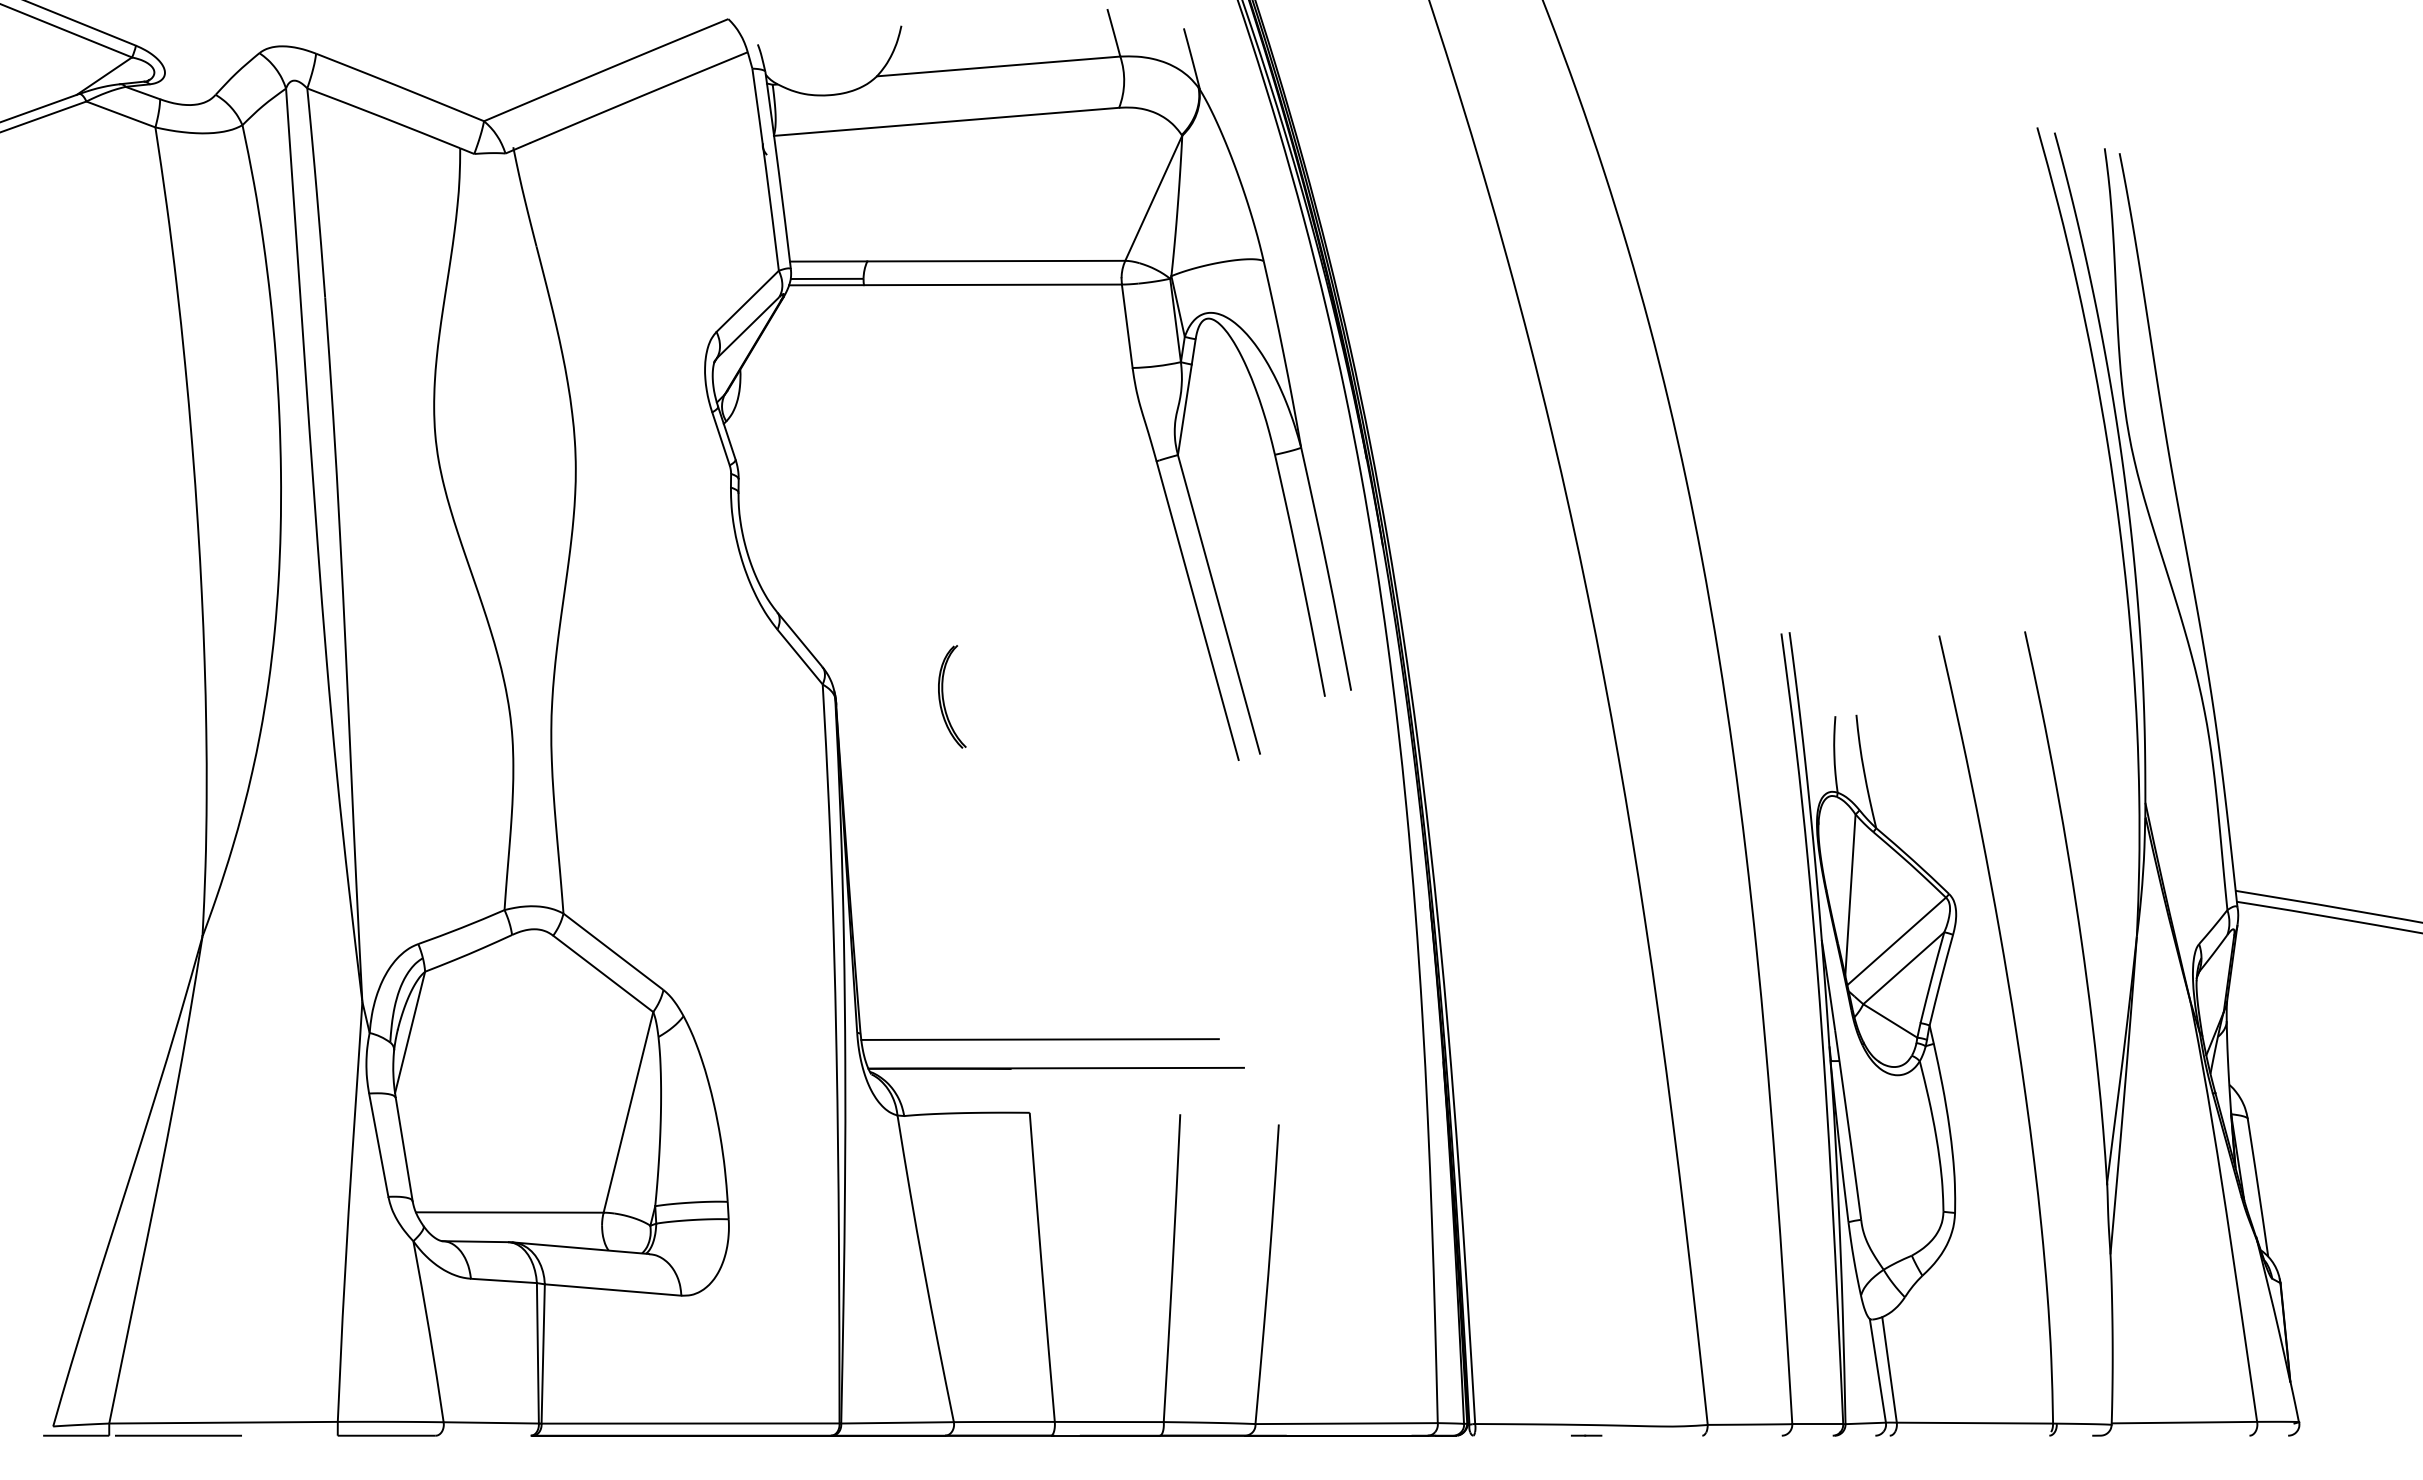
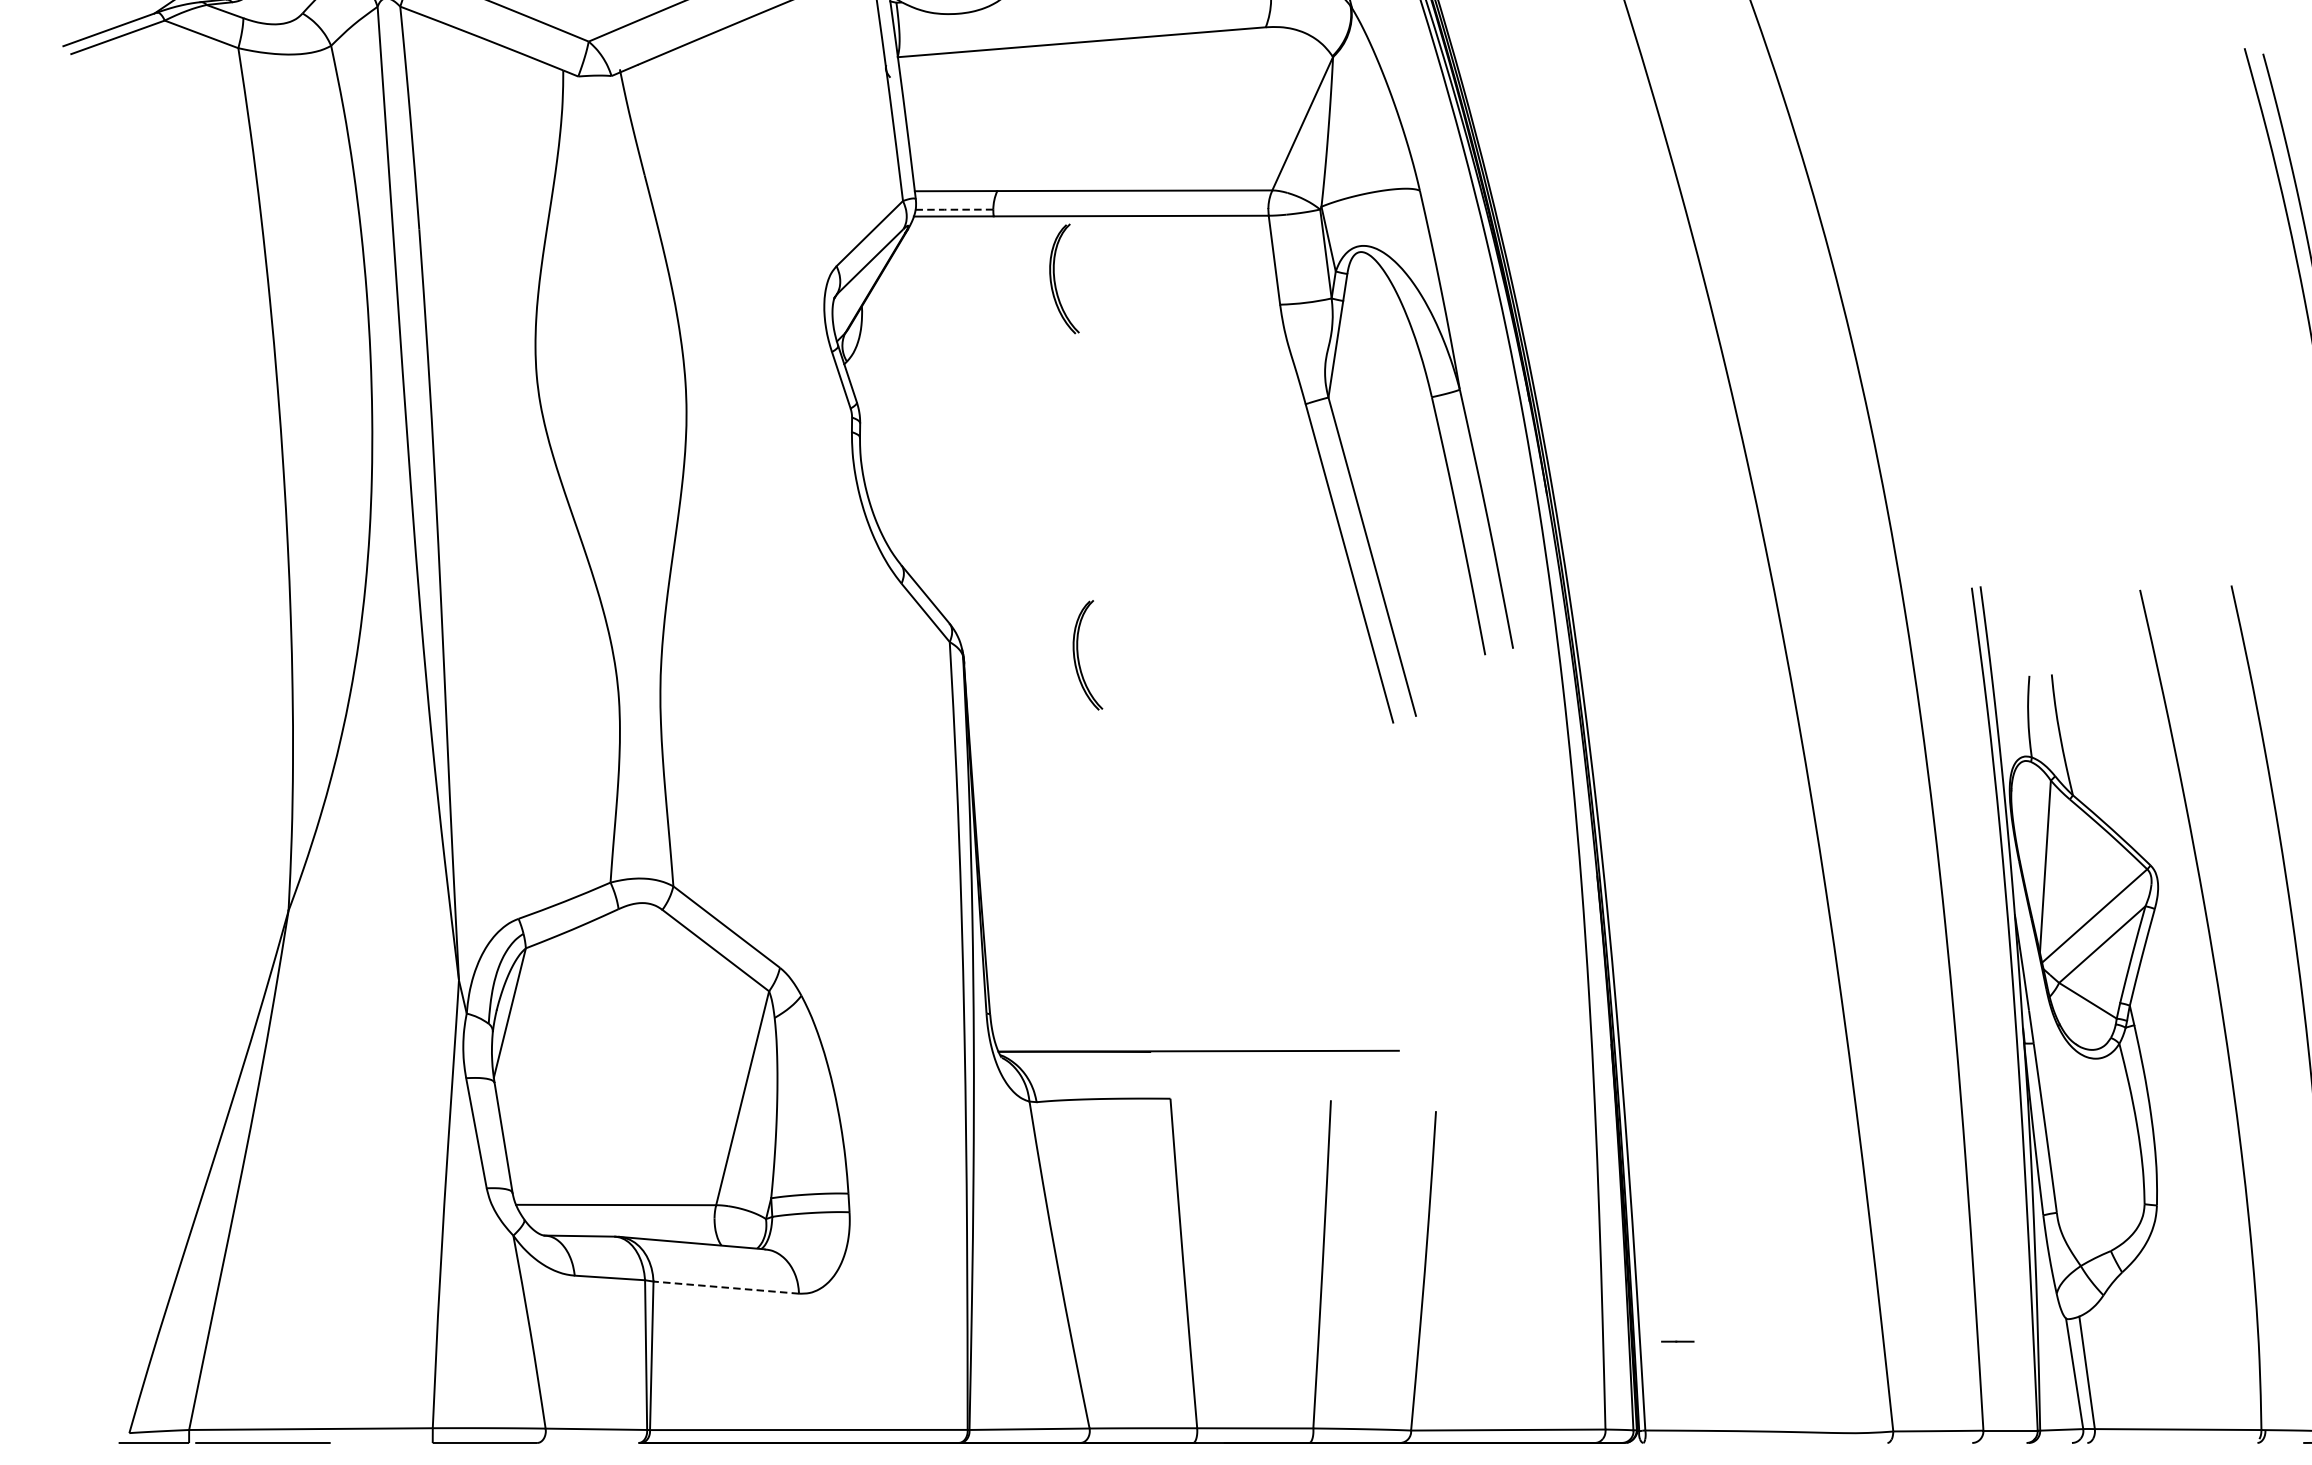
line: (826, 278) -> (953, 209), solid -> dashed
part: (922, 347) -> (1056, 282), added
line: (1039, 1039) -> (1180, 1020), removed
line: (612, 1289) -> (725, 1287), solid -> dashed
line: (1586, 1435) -> (1677, 1341), moved

